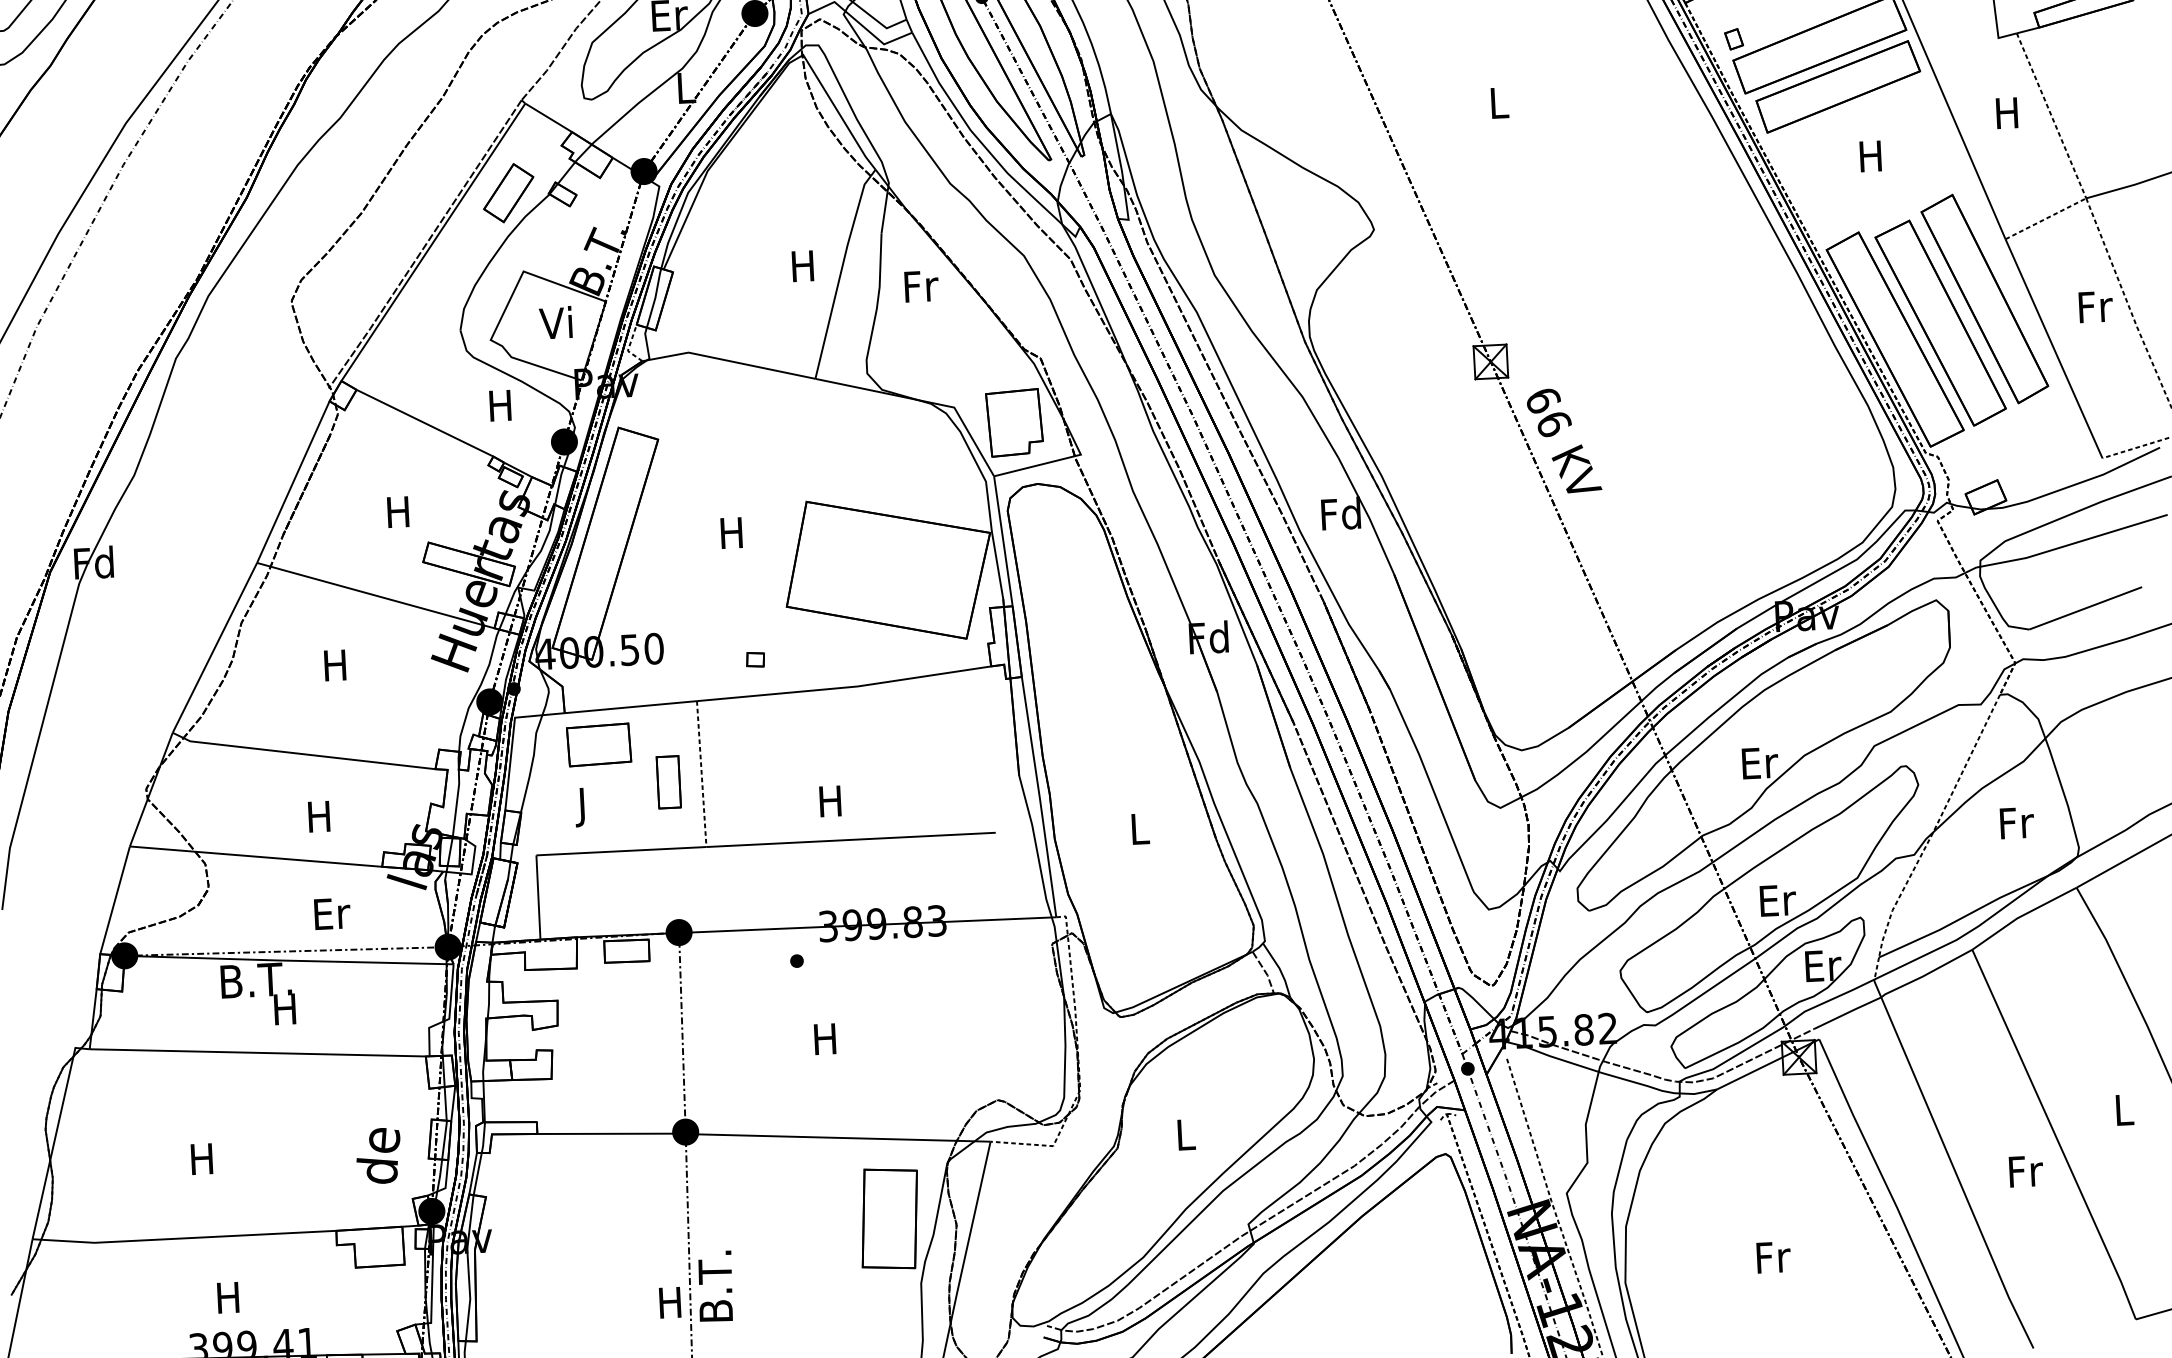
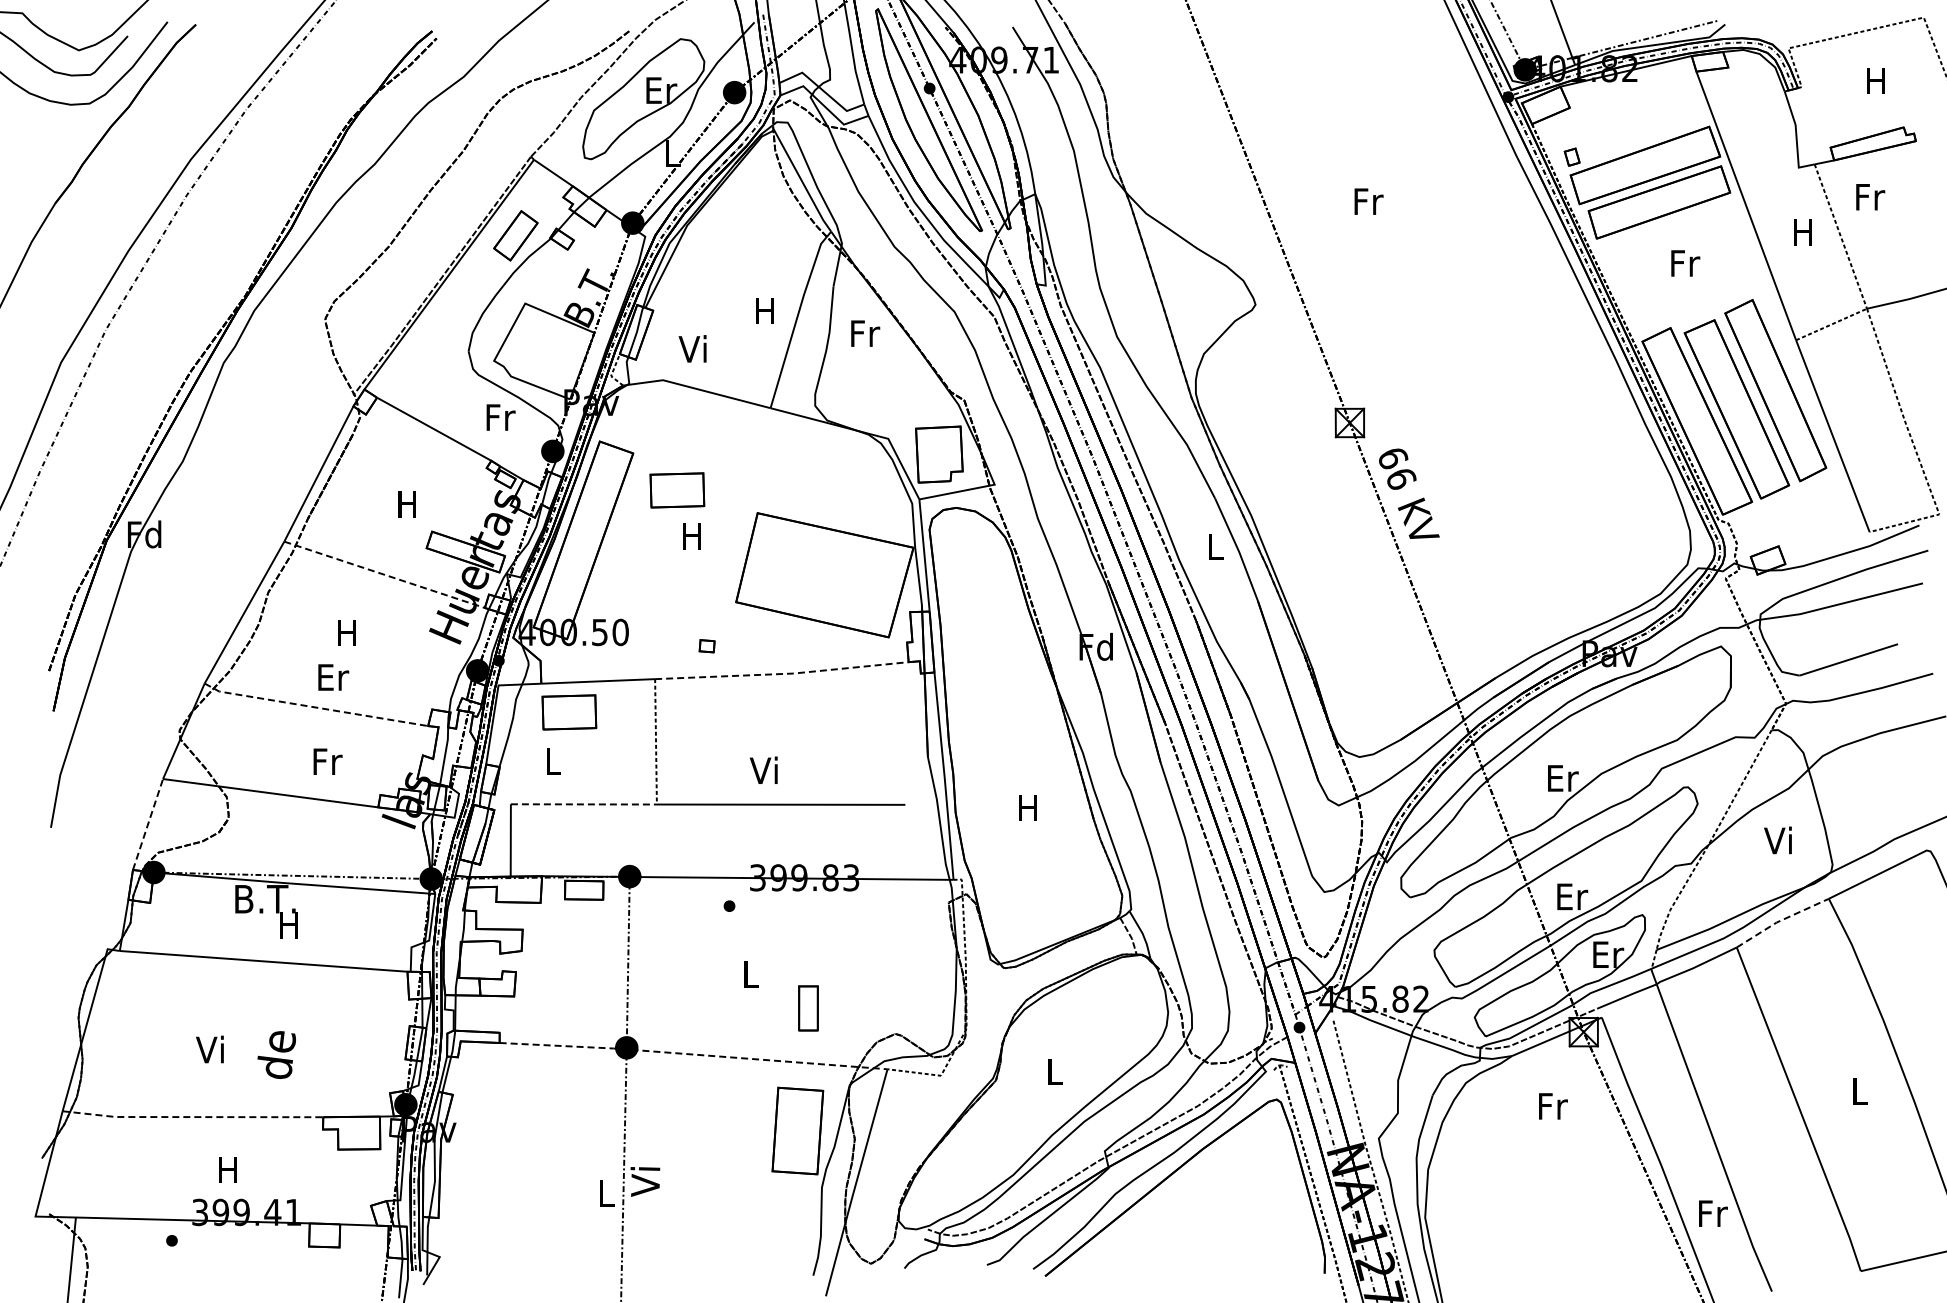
text: (1499, 102) -> (1368, 201), L -> Fr
text: (1872, 156) -> (1685, 263), H -> Fr
text: (2095, 307) -> (1870, 197), moved
text: (555, 322) -> (692, 348), moved
text: (501, 405) -> (500, 417), H -> Fr
part: (711, 480) -> (677, 490), added
text: (1340, 513) -> (1214, 546), Fd -> L
line: (375, 595) -> (384, 574), solid -> dashed
line: (844, 687) -> (782, 673), solid -> dashed
line: (302, 754) -> (314, 707), solid -> dashed
part: (668, 782) -> (808, 1008), moved
text: (828, 799) -> (763, 769), H -> Vi
text: (583, 807) -> (553, 765), J -> L
text: (320, 816) -> (327, 761), H -> Fr
text: (2015, 822) -> (1779, 840), Fr -> Vi
text: (1138, 828) -> (1027, 807), L -> H
line: (622, 851) -> (584, 804), solid -> dashed
line: (115, 900) -> (148, 824), solid -> dashed
text: (332, 913) -> (333, 677), moved
line: (2022, 915) -> (1781, 920), solid -> dashed
text: (824, 1039) -> (749, 974), H -> L
line: (763, 1135) -> (693, 1054), solid -> dashed
text: (378, 1155) -> (276, 1054), moved
text: (199, 1158) -> (209, 1049), H -> Vi
text: (2026, 1171) -> (1713, 1213), moved
line: (184, 1238) -> (192, 1117), solid -> dashed
text: (1773, 1257) -> (1553, 1106), moved
text: (715, 1286) -> (645, 1181), B.T. -> Vi
text: (669, 1302) -> (605, 1193), H -> L

